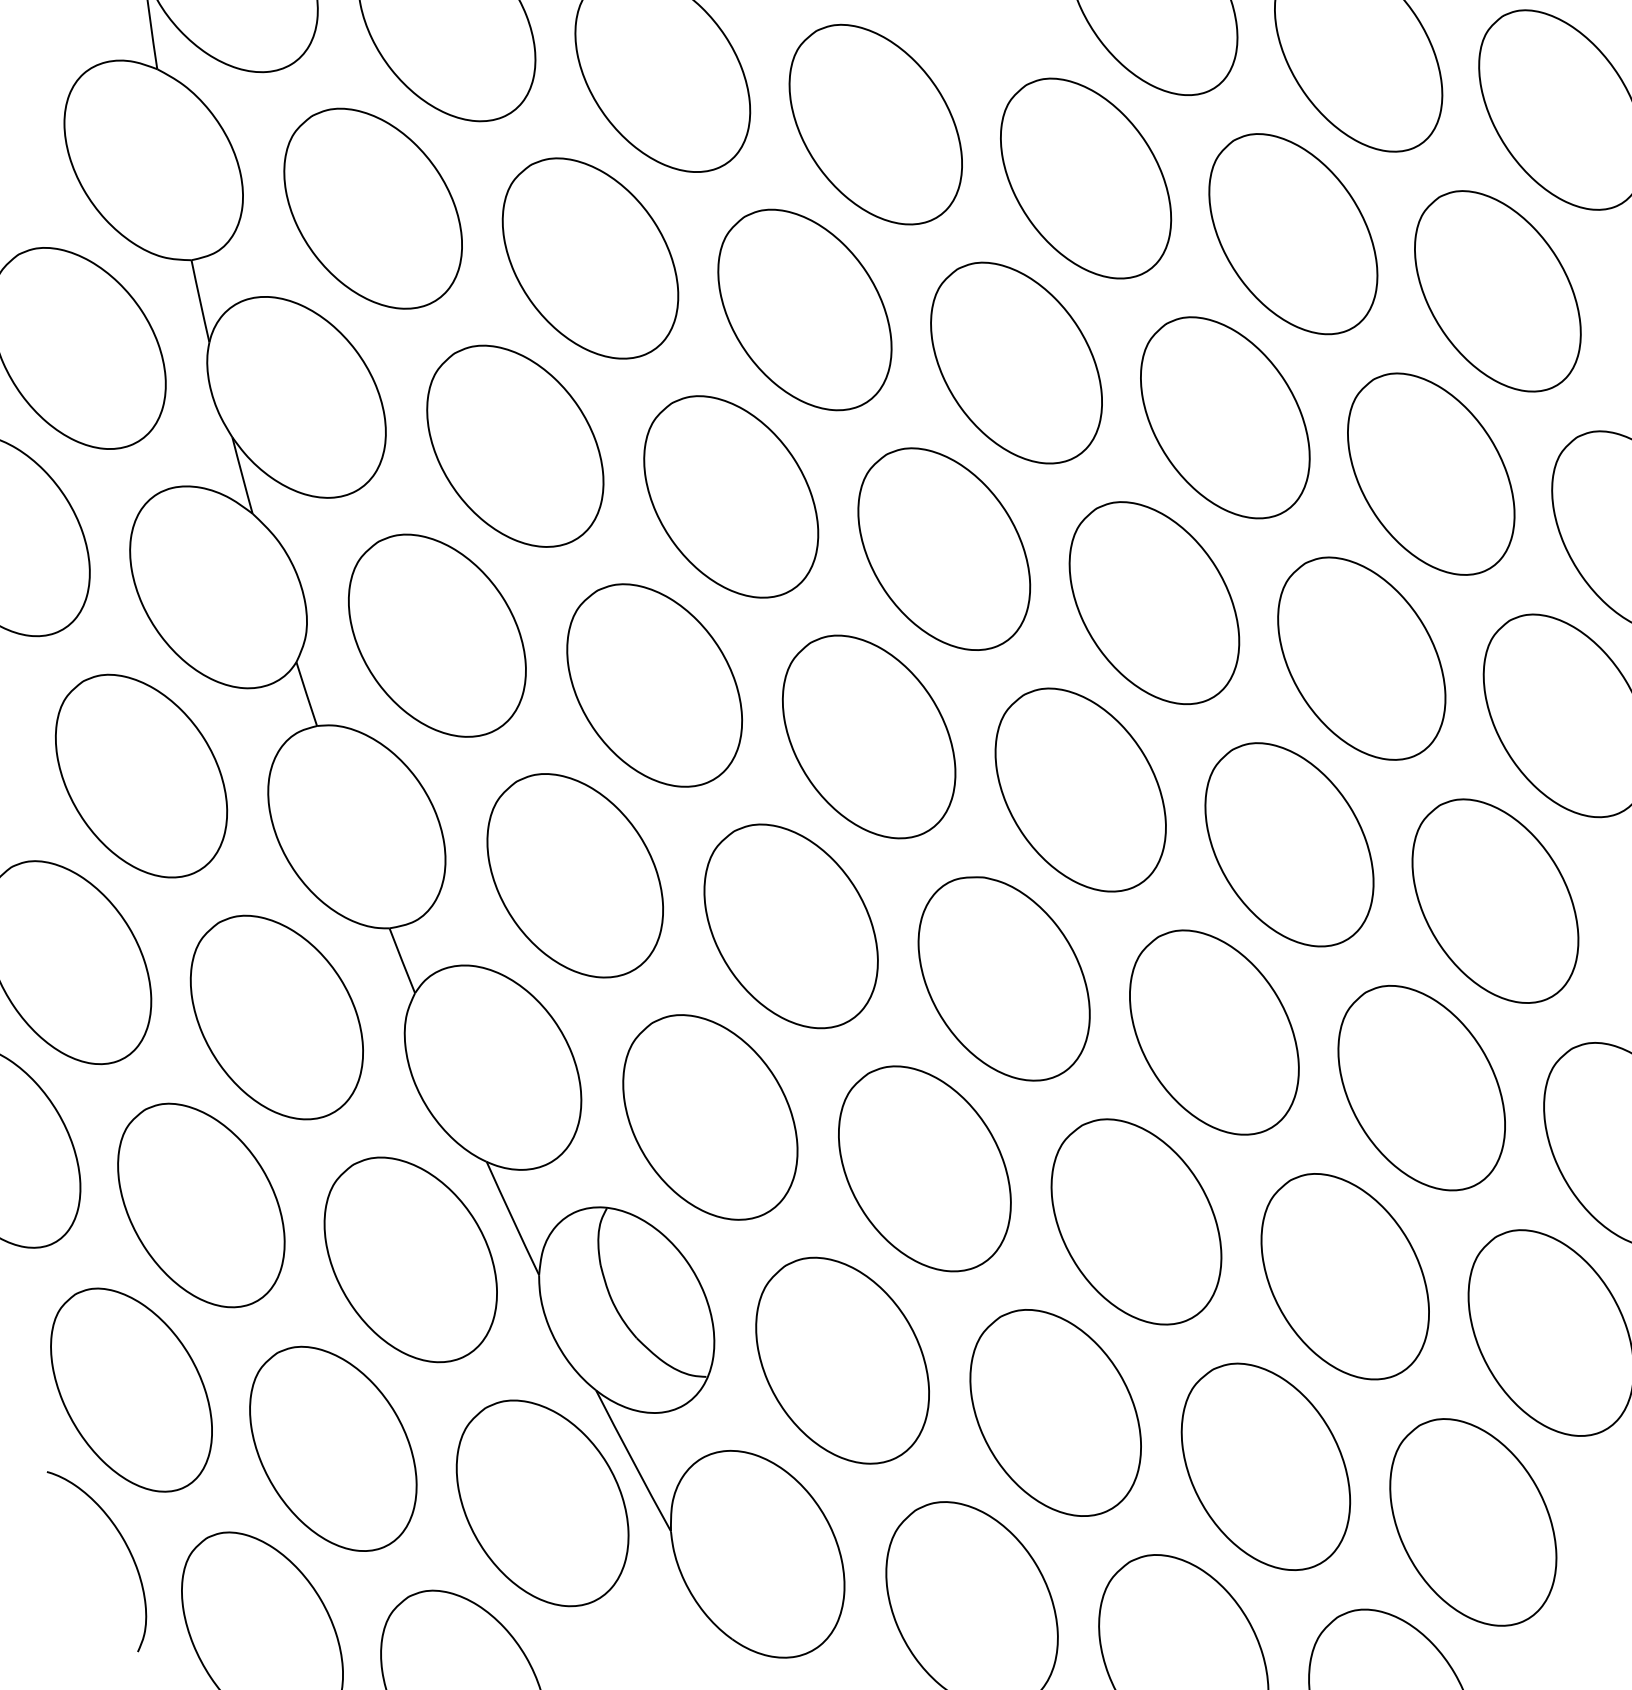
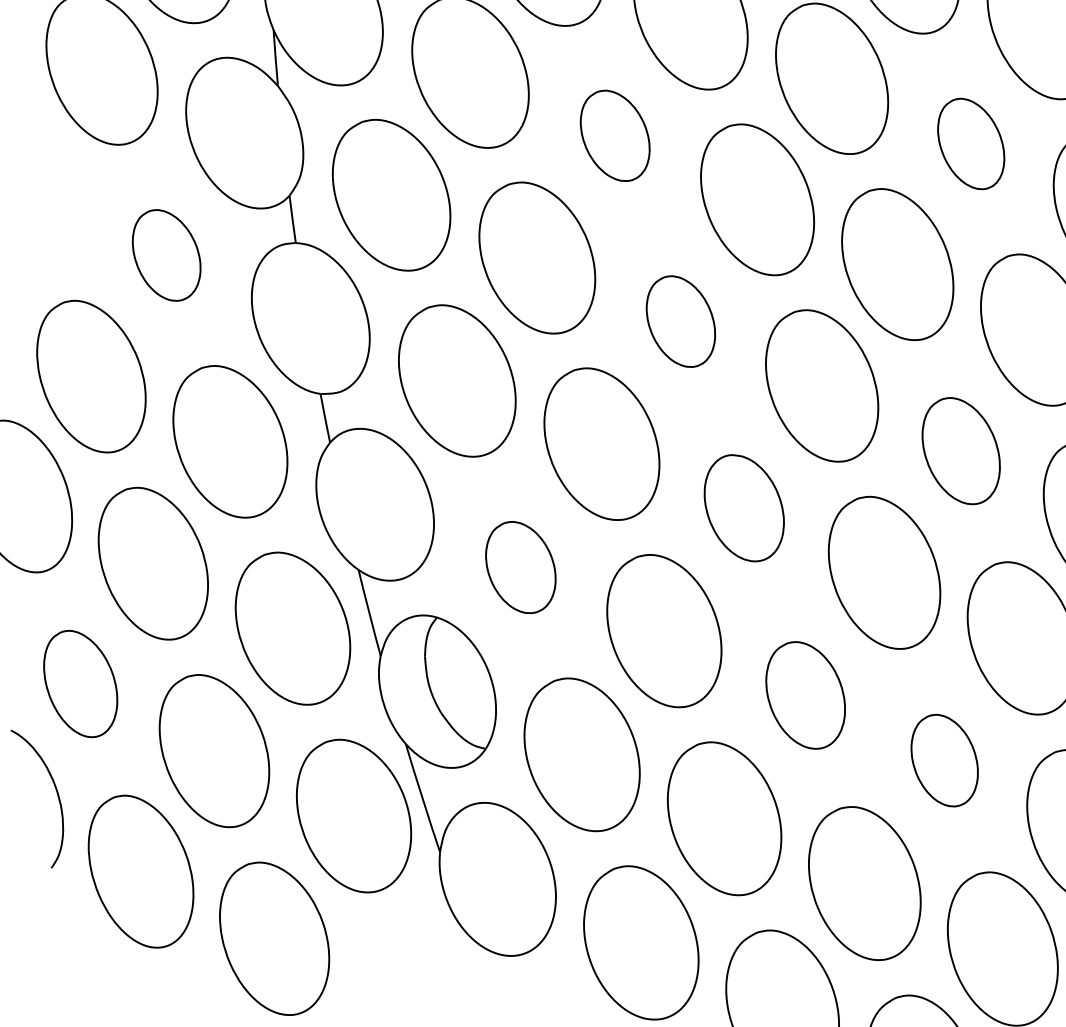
part: (1225, 417) -> (971, 143), size x0.6
part: (731, 496) -> (615, 135), size x0.6
part: (869, 736) -> (681, 321), size x0.6
part: (141, 775) -> (166, 255), size x0.6
part: (1289, 844) -> (961, 450), size x0.7
part: (1003, 978) -> (743, 507), size x0.7
part: (710, 1117) -> (520, 567), size x0.6
part: (1136, 1221) -> (805, 695), size x0.7
part: (1344, 1276) -> (944, 760), size x0.6
part: (131, 1389) -> (80, 683), size x0.7

